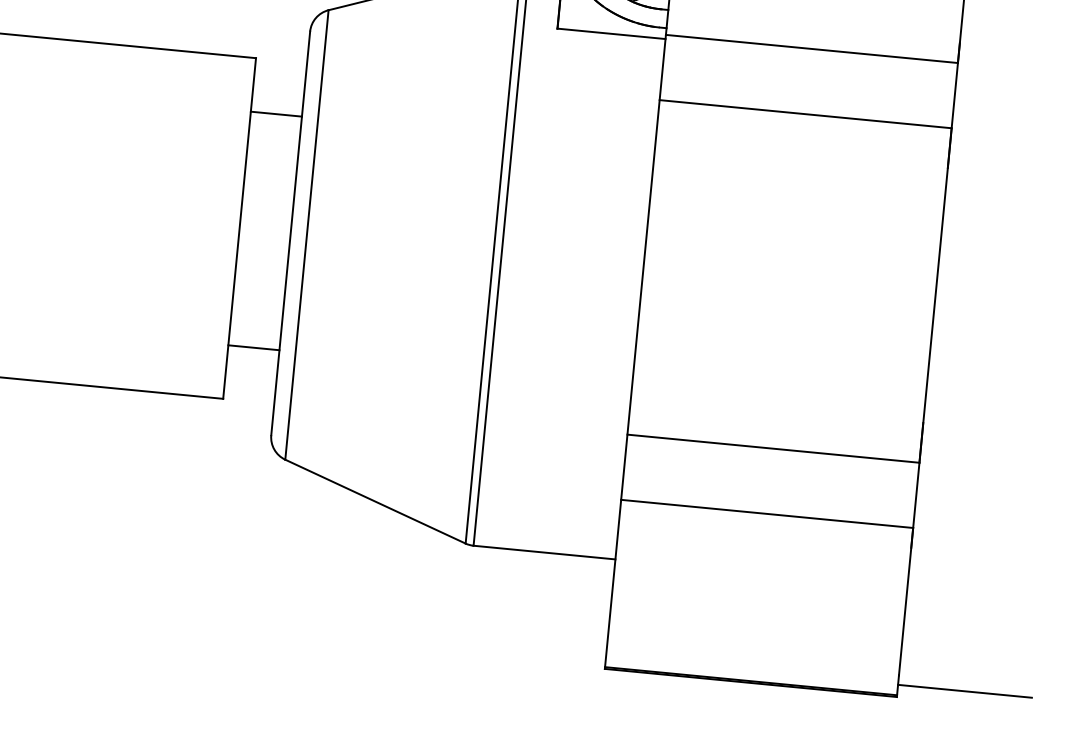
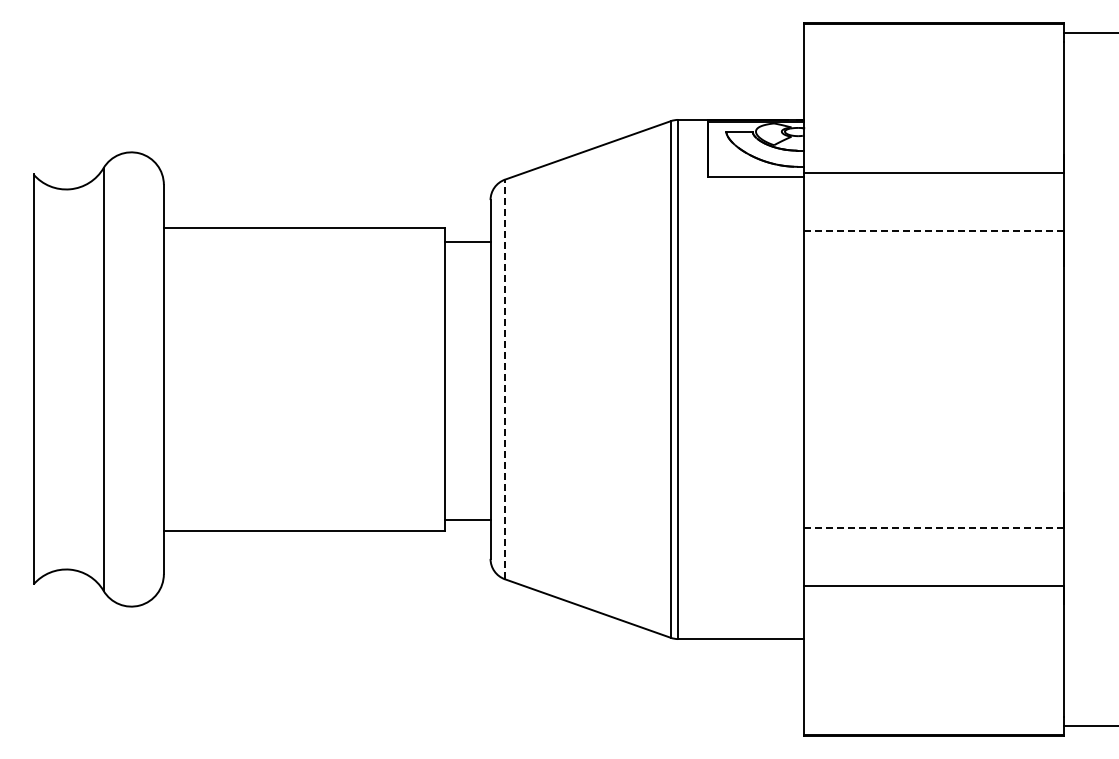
line: (276, 113) -> (467, 241), moved
line: (806, 113) -> (934, 230), solid -> dashed
line: (306, 234) -> (504, 379), solid -> dashed
line: (253, 347) -> (467, 520), moved
line: (773, 449) -> (934, 528), solid -> dashed

